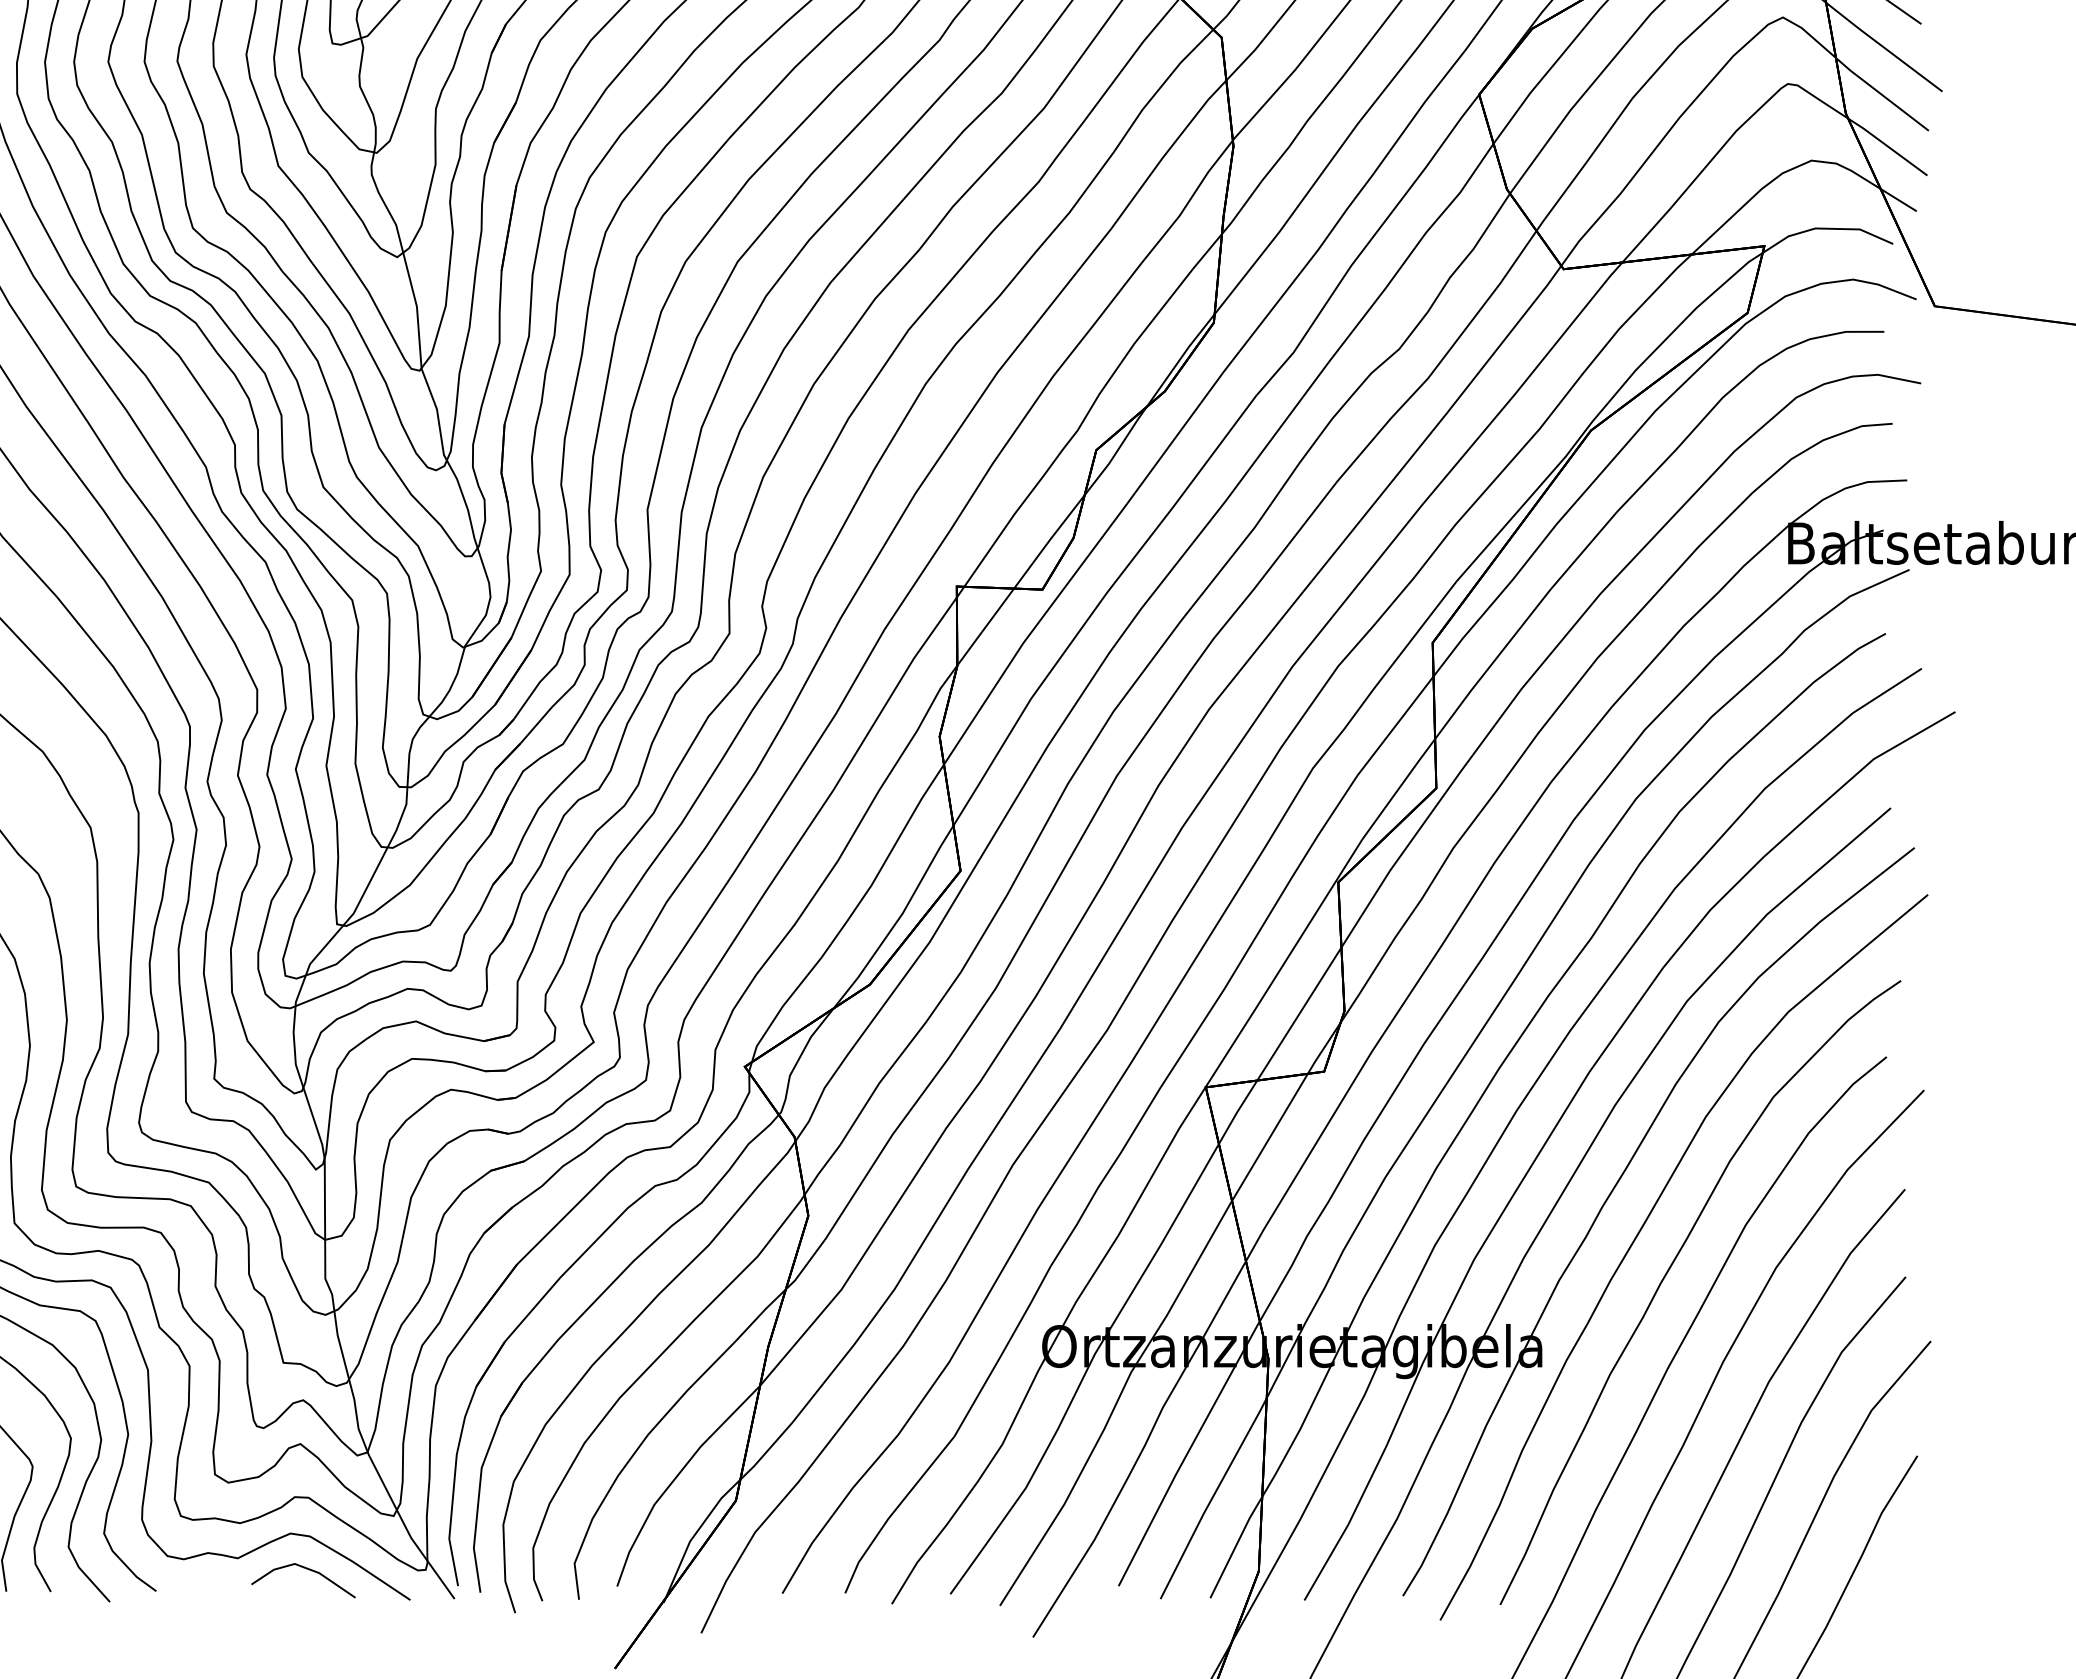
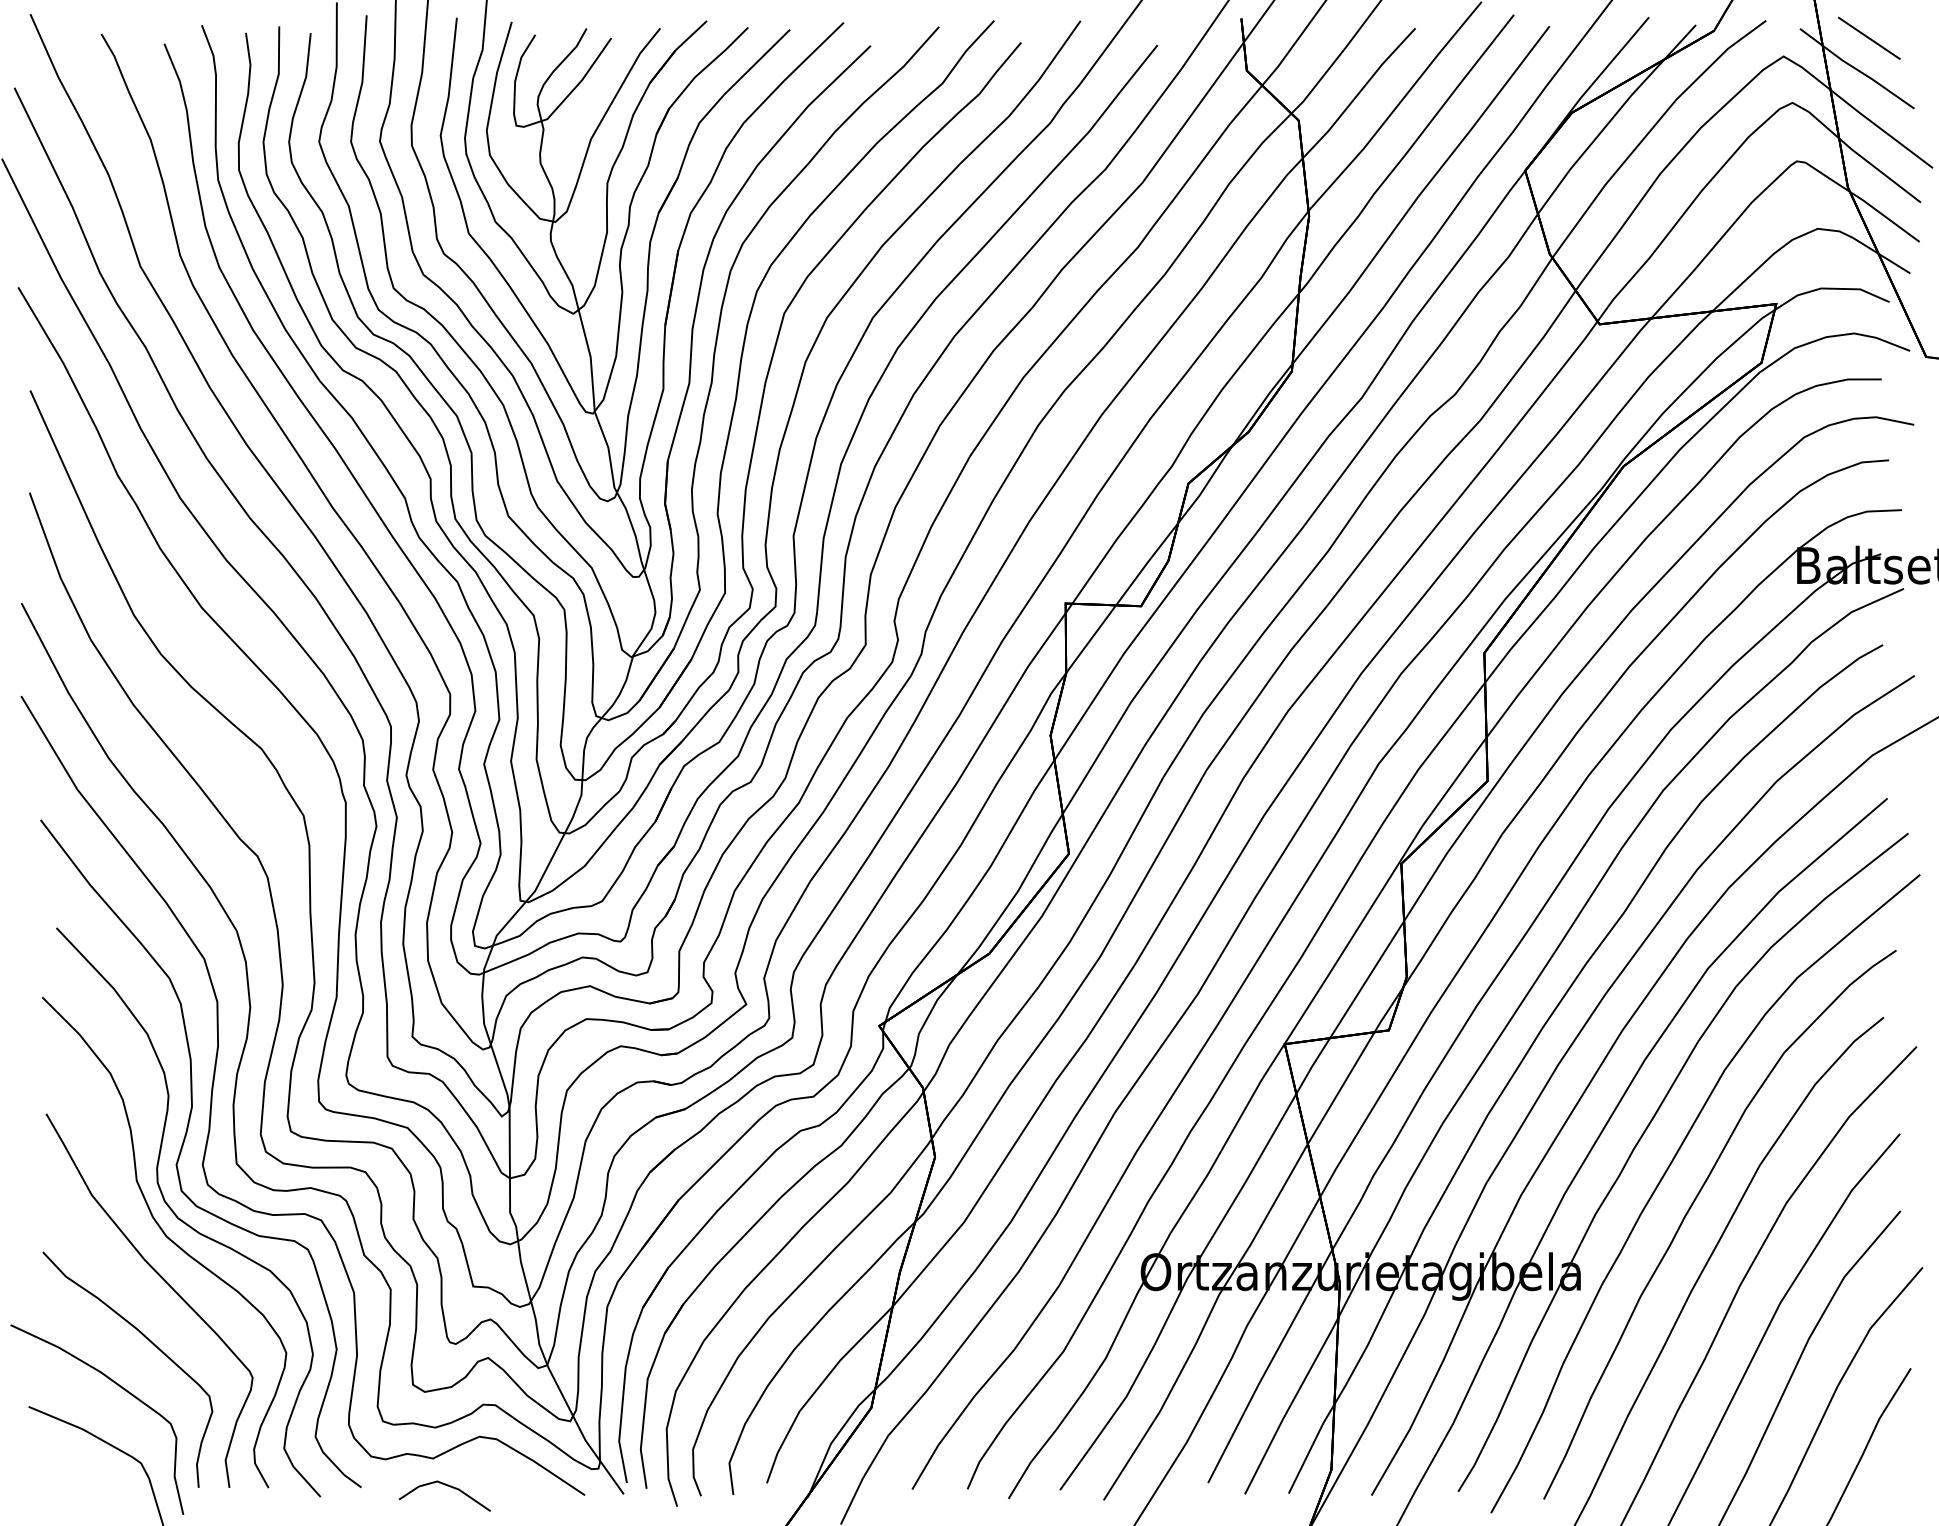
line: (306, 1569) -> (447, 1486), moved

